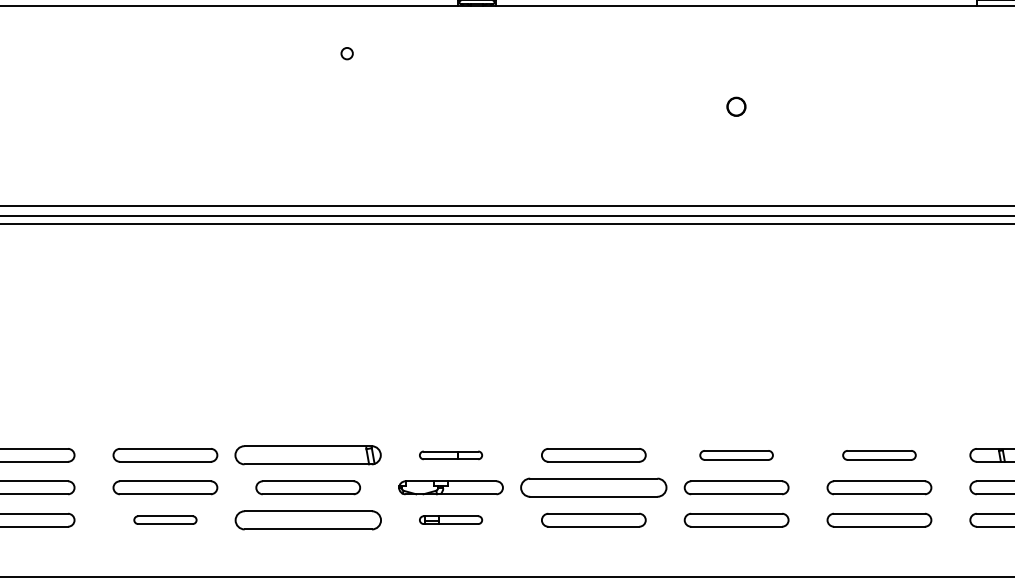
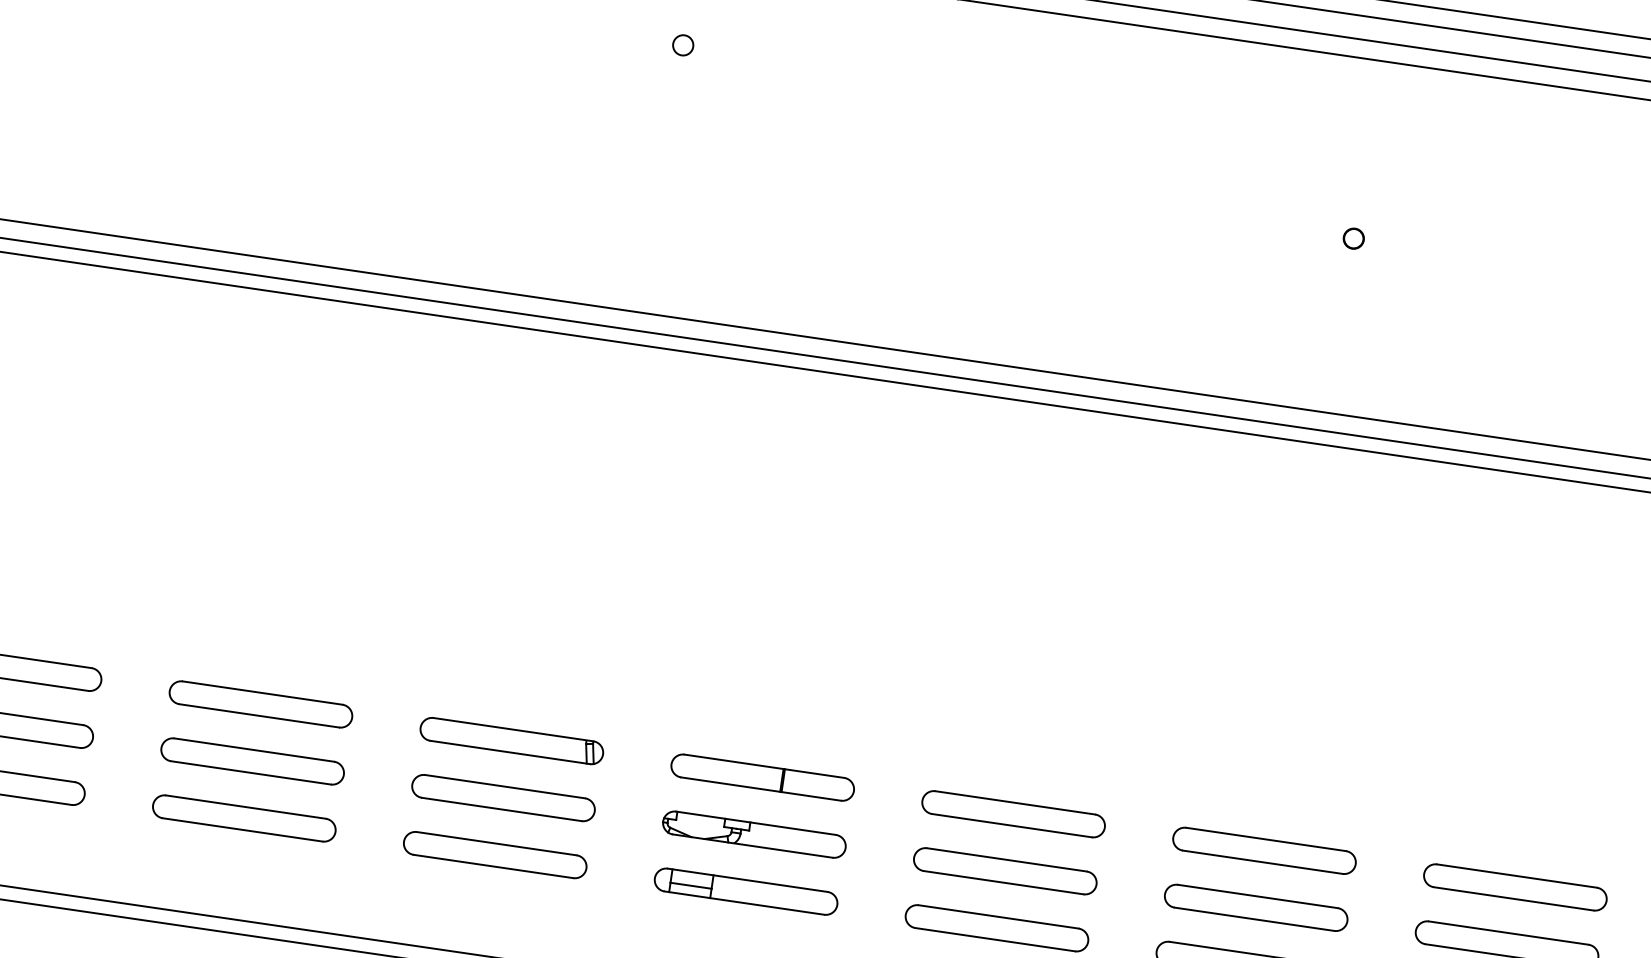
circle: (736, 106) -> (1353, 237), size x0.62
part: (308, 455) -> (512, 741), size x0.71
part: (450, 455) -> (761, 777), size x1.67
part: (736, 455) -> (1264, 851), size x1.43
part: (879, 455) -> (1515, 887), size x1.43
part: (593, 487) -> (1004, 870), size x0.71
part: (165, 519) -> (244, 817), size x1.67
part: (307, 519) -> (494, 853), size x0.71
part: (450, 519) -> (745, 890), size x1.67

